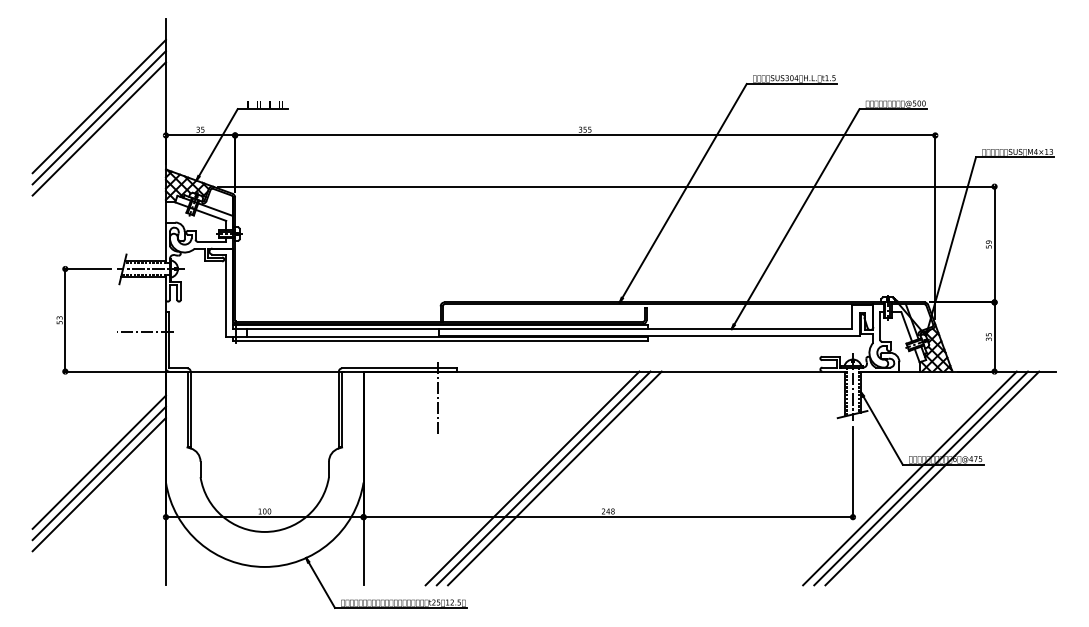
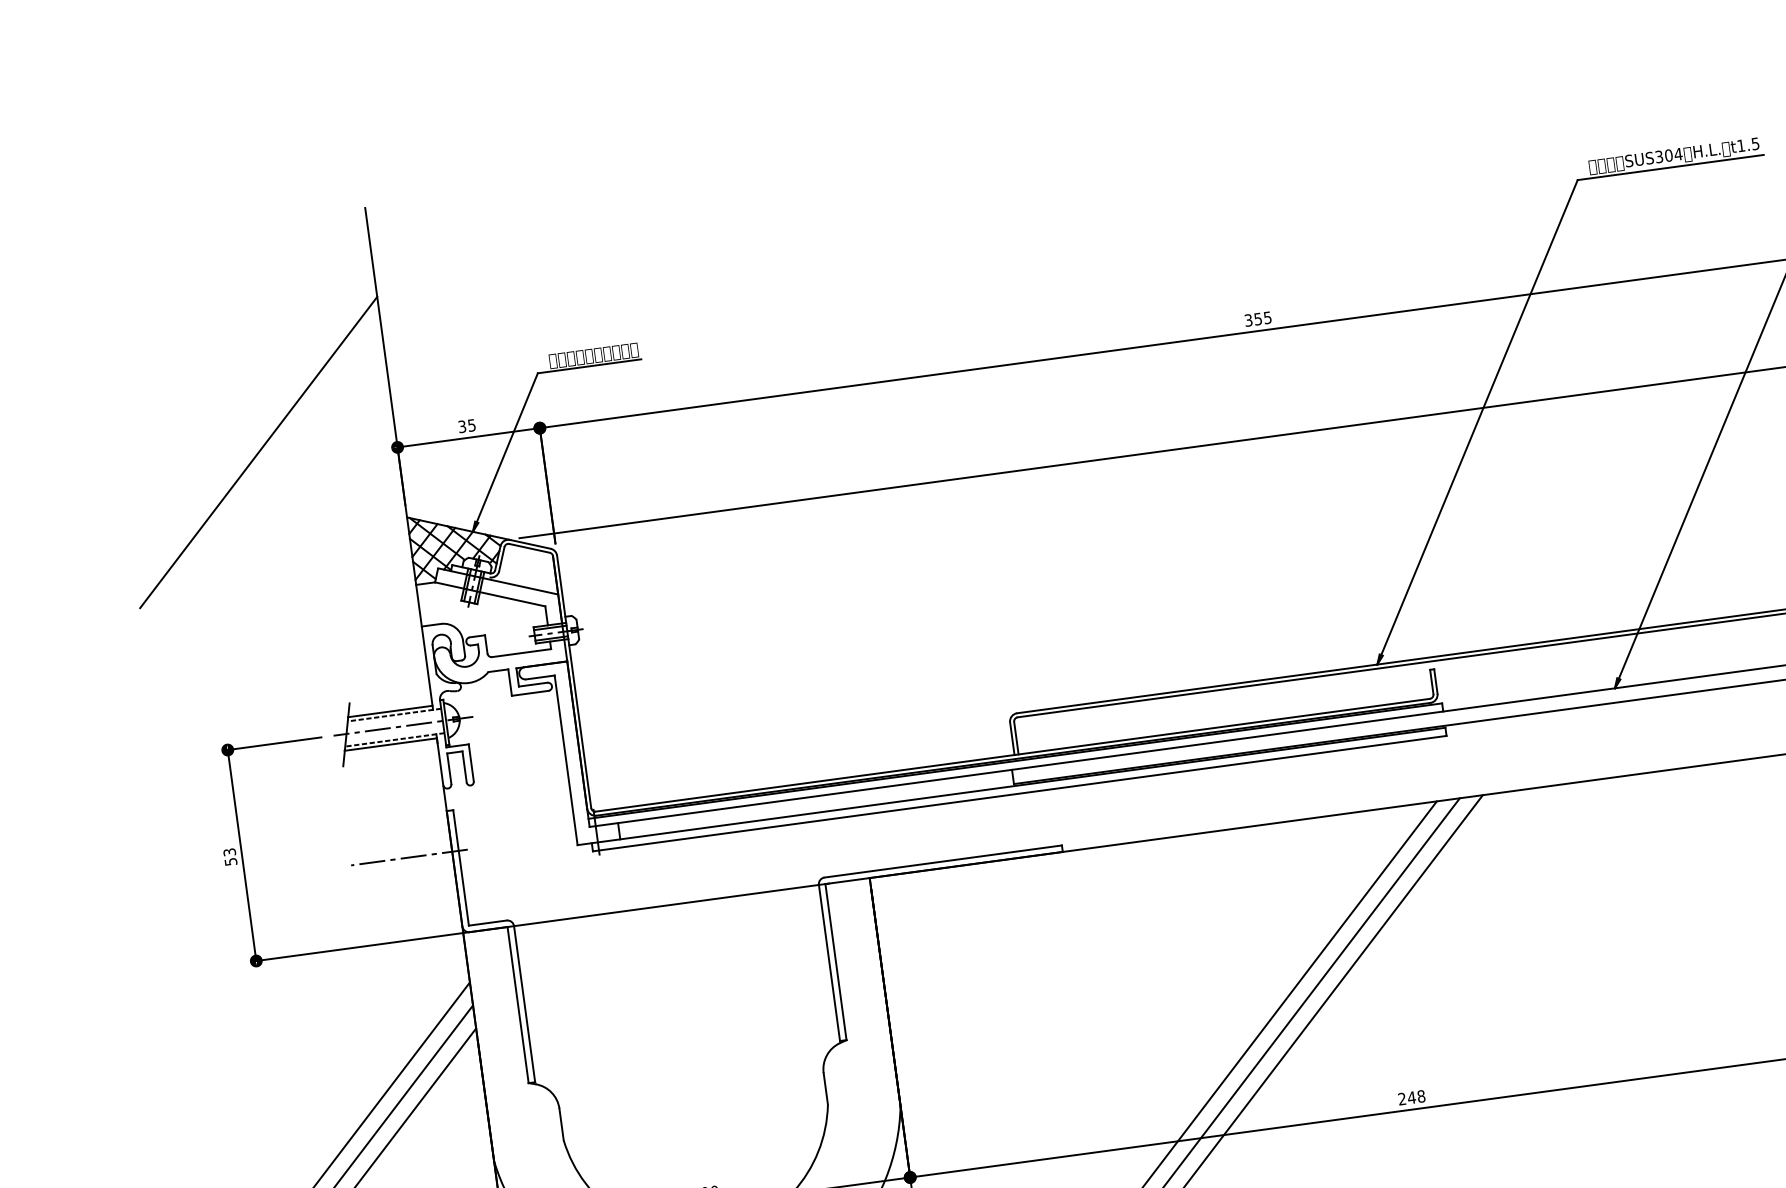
line: (98, 106) -> (250, 406), removed
line: (98, 117) -> (253, 429), removed
line: (437, 398) -> (1029, 912), removed

